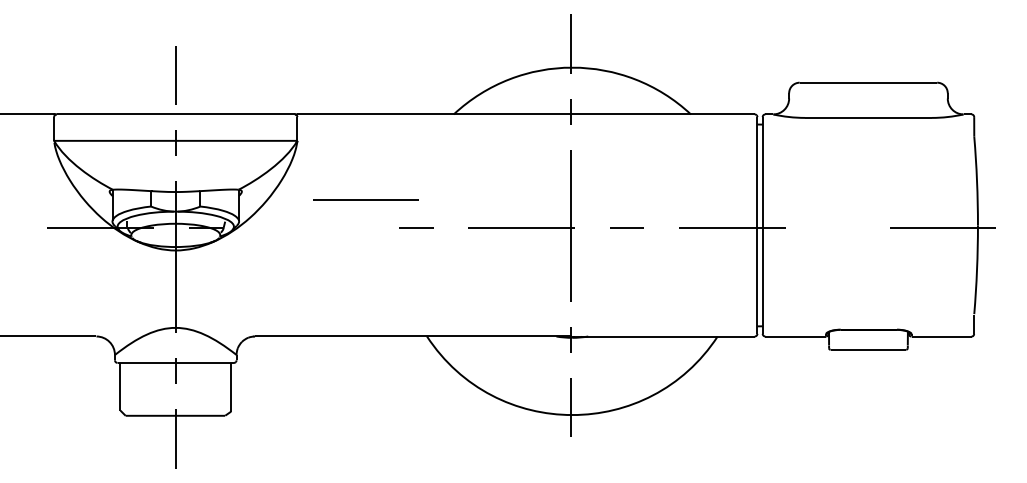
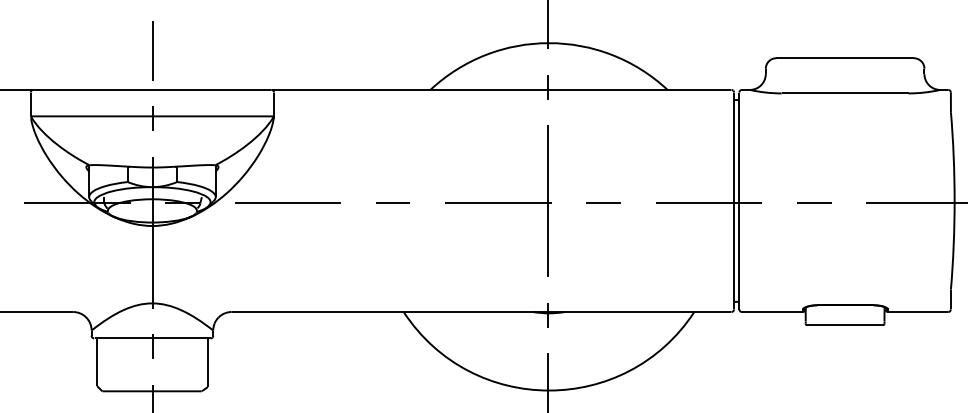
line: (365, 199) -> (287, 203), moved
line: (837, 227) -> (814, 203), added

